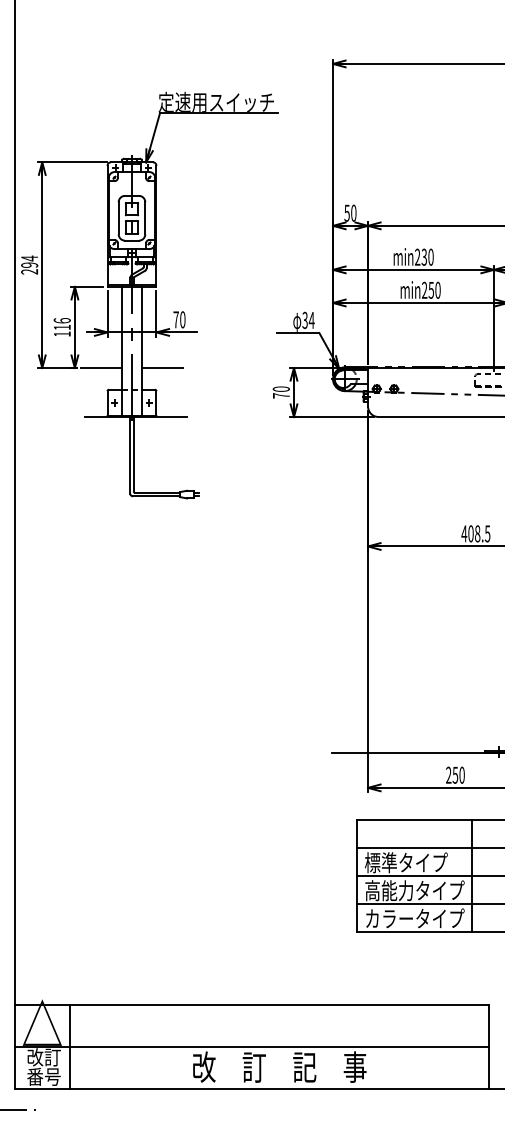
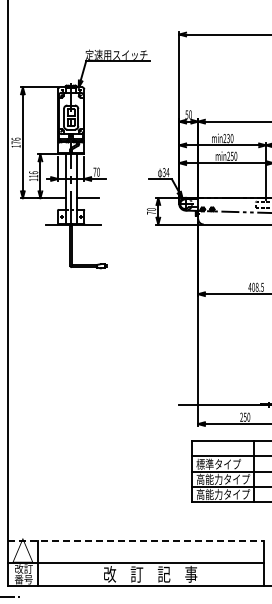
text: (28, 264) -> (15, 142), 294 -> 176
text: (389, 918) -> (209, 494), カラータイプ -> 高能力タイプ
line: (251, 1004) -> (135, 540), solid -> dashed

